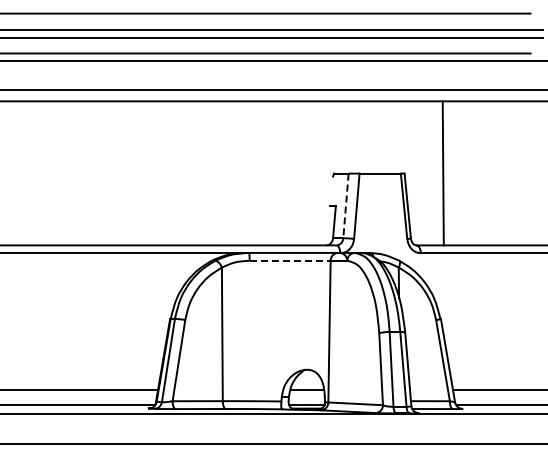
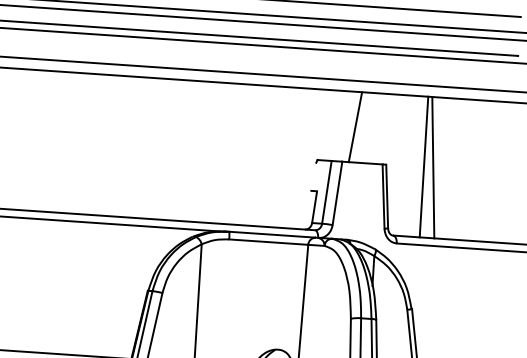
line: (370, 137) -> (355, 127), added
line: (452, 173) -> (432, 167), added
line: (345, 206) -> (326, 192), dashed -> solid
line: (290, 260) -> (269, 241), dashed -> solid

